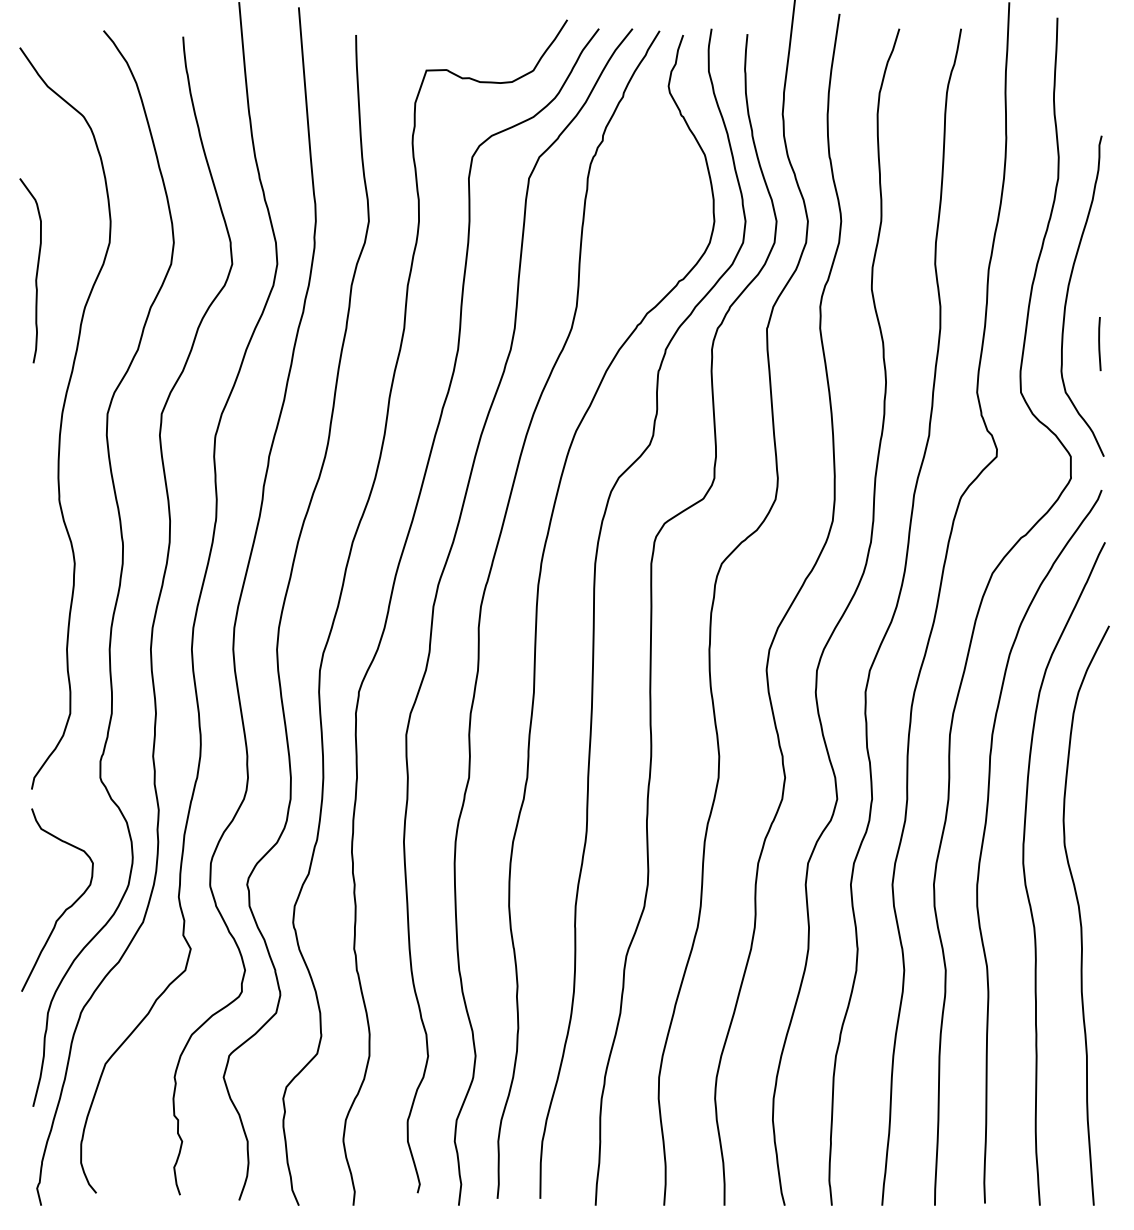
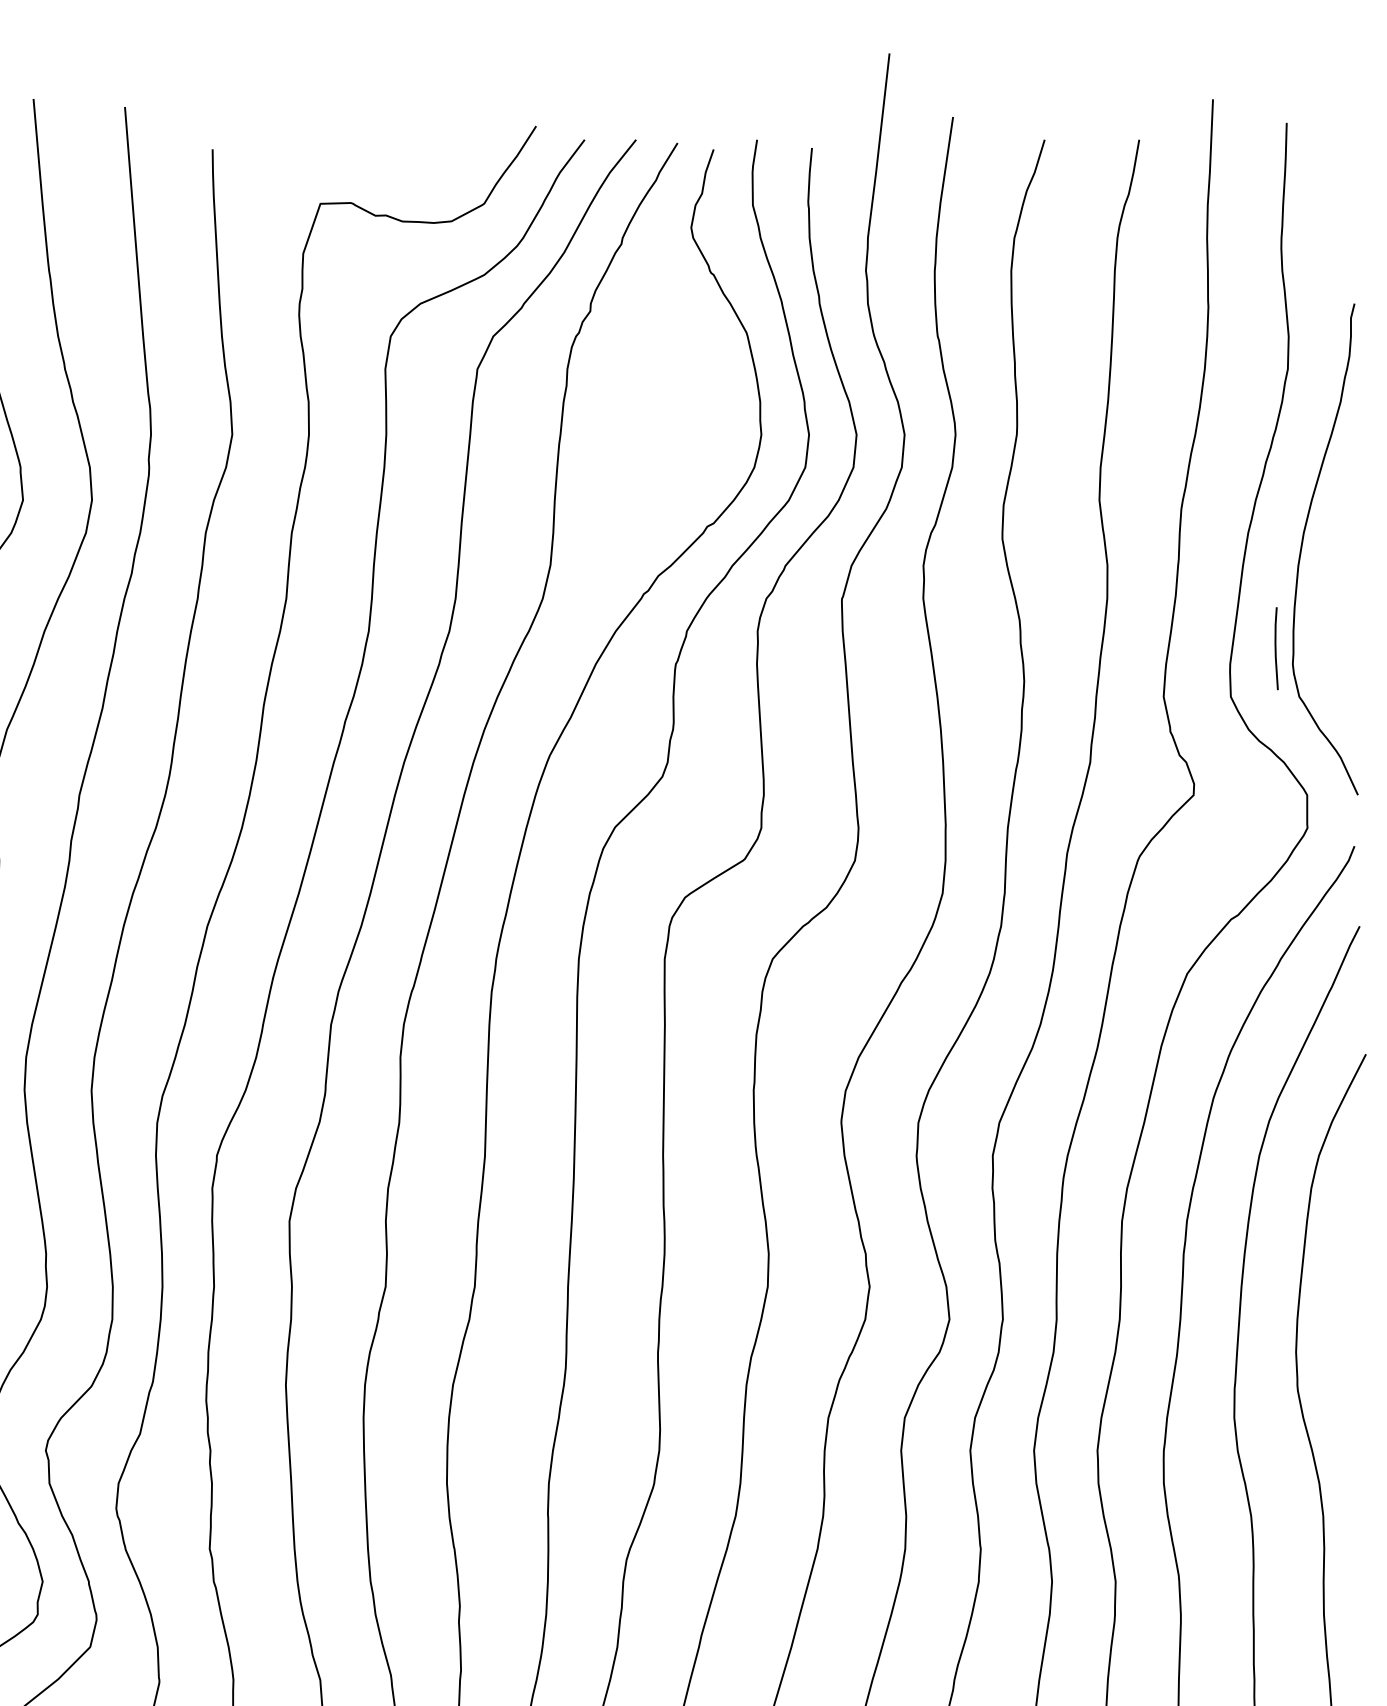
line: (1099, 344) -> (1276, 649), moved

